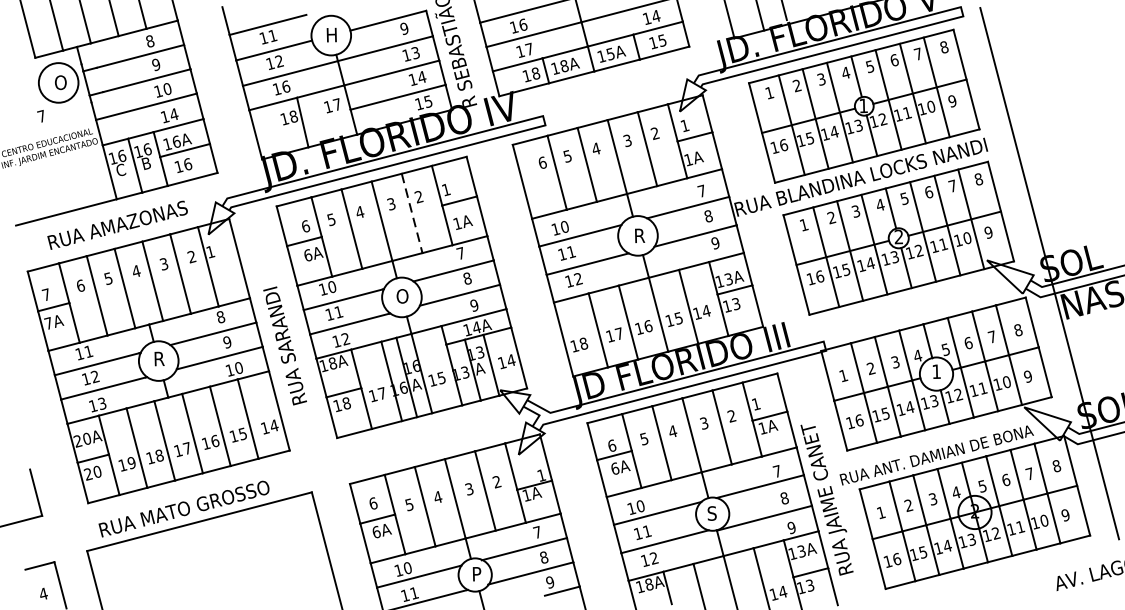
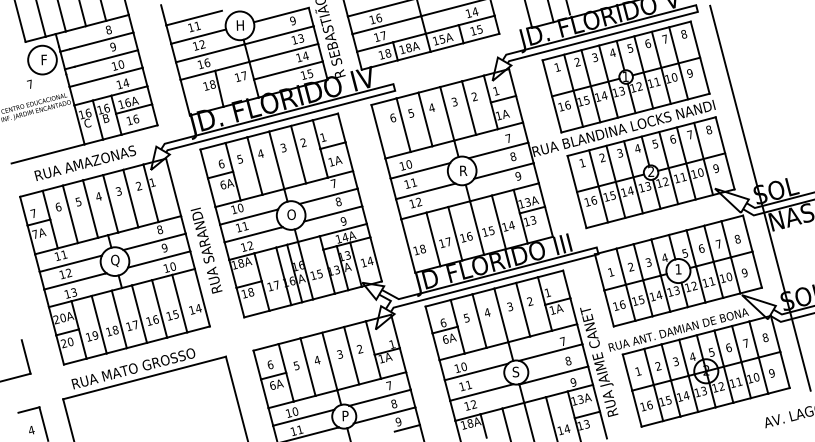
text: (60, 82) -> (43, 59), O -> F
line: (412, 213) -> (298, 154), dashed -> solid
text: (159, 359) -> (115, 260), R -> Q

